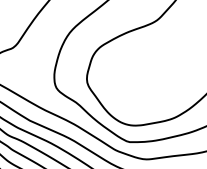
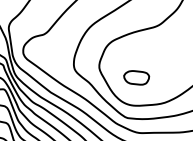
part: (135, 89) -> (136, 77), added

